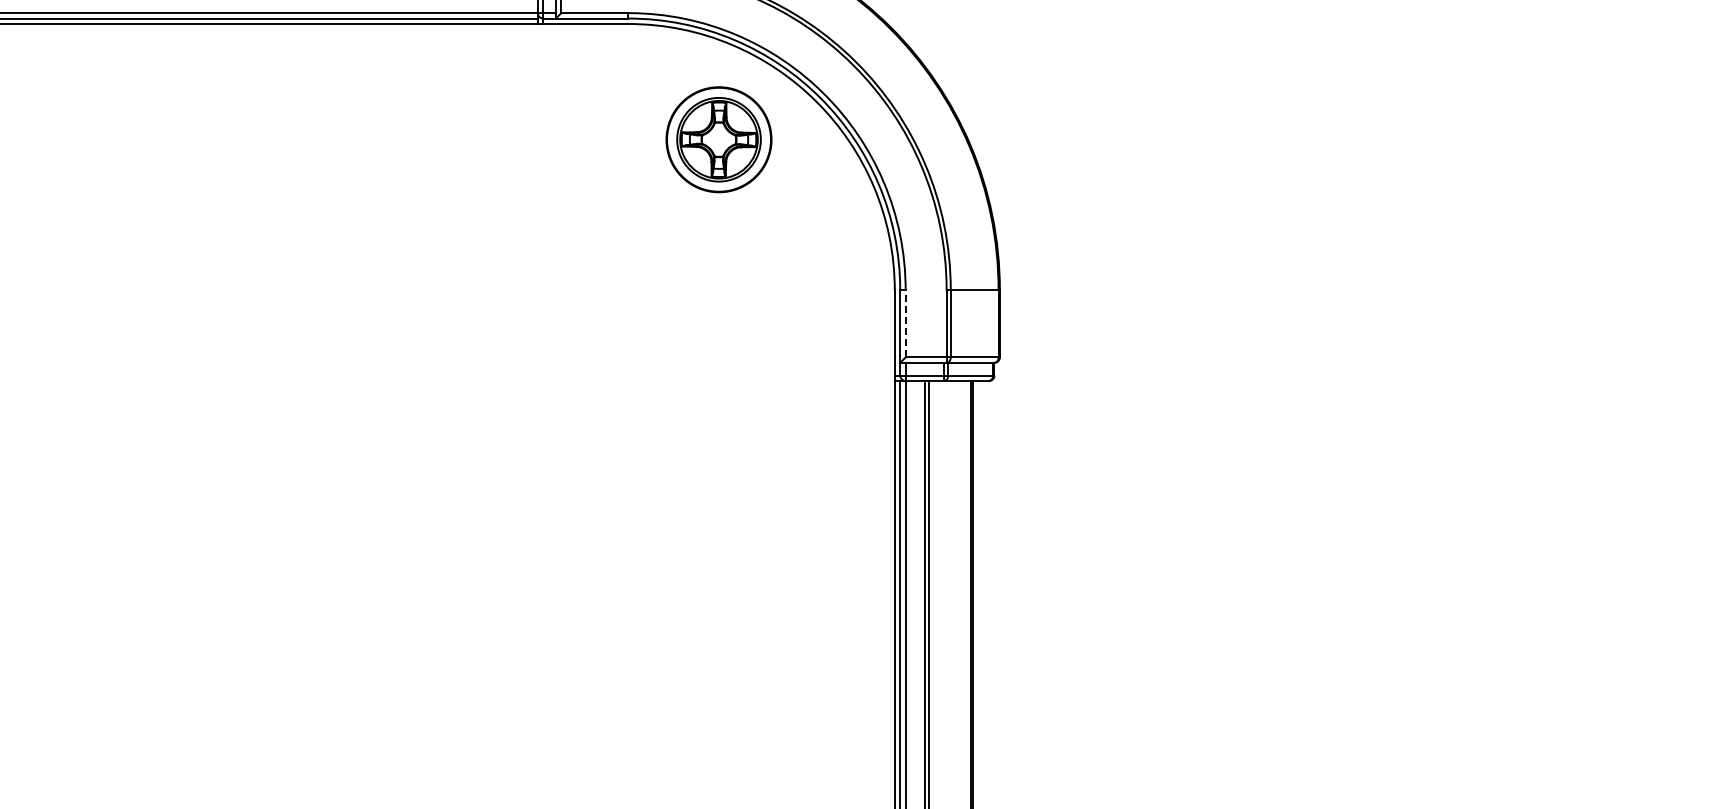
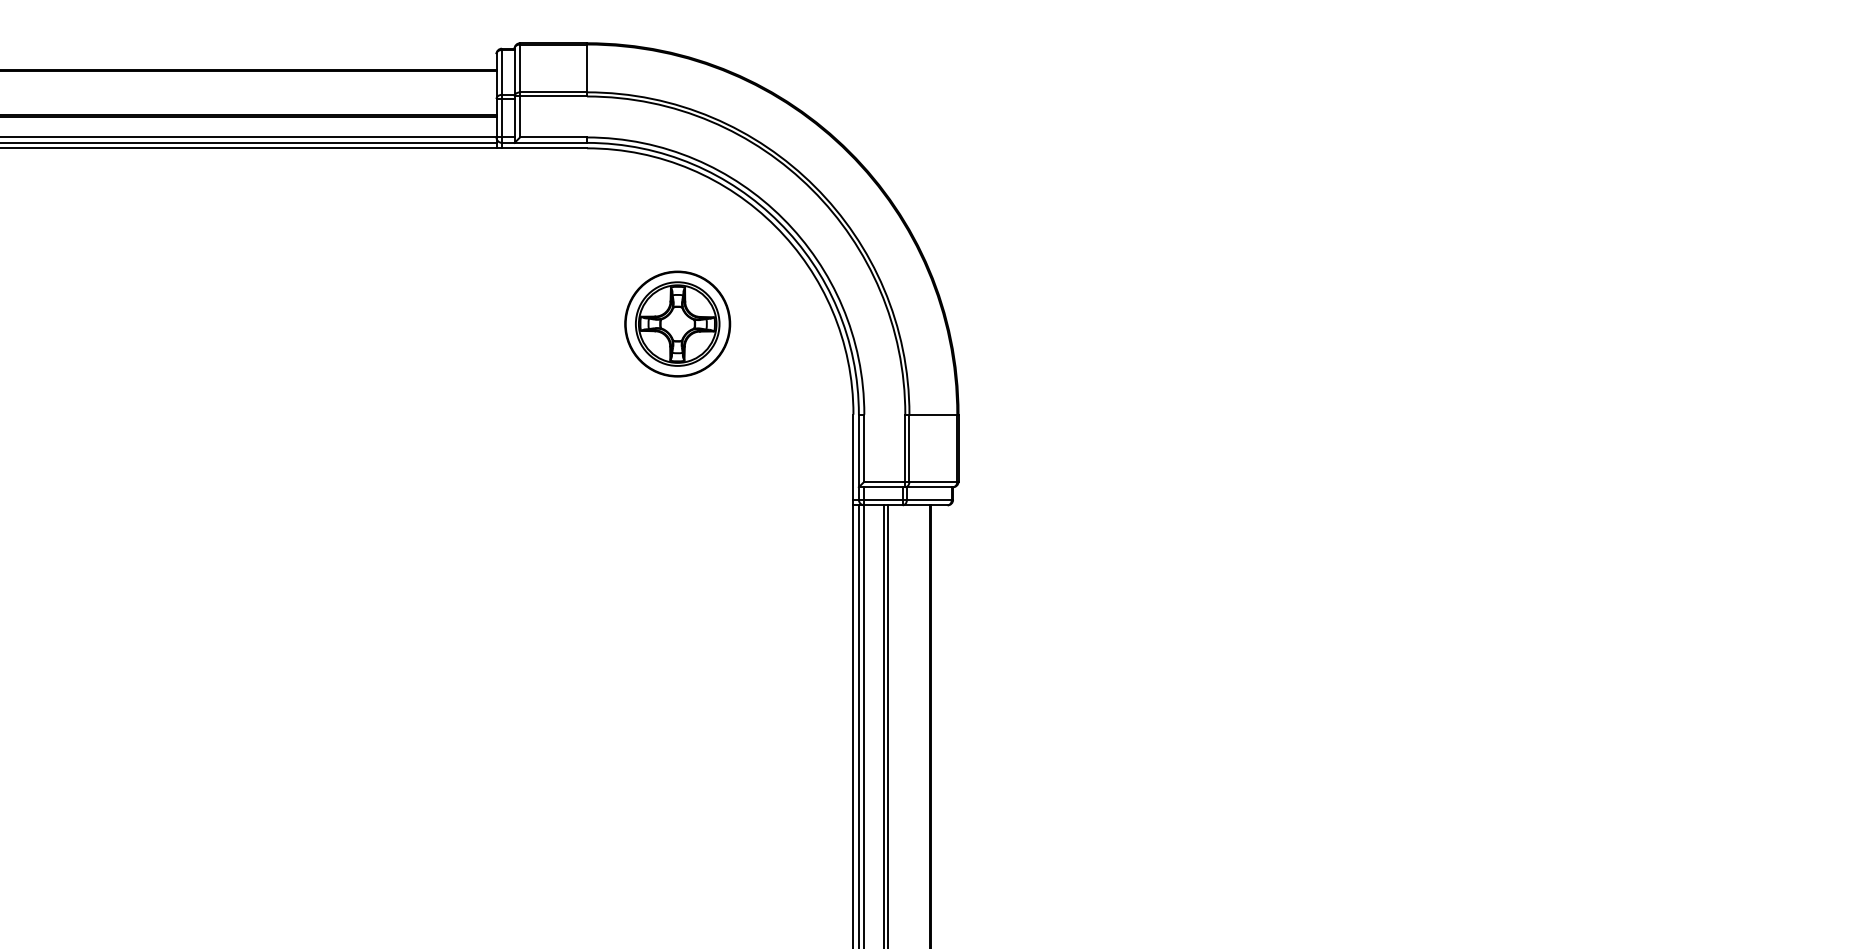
part: (718, 139) -> (677, 323), moved
line: (905, 324) -> (864, 448), dashed -> solid

